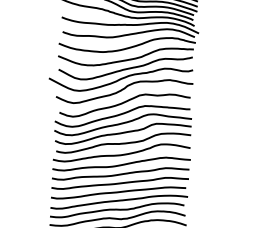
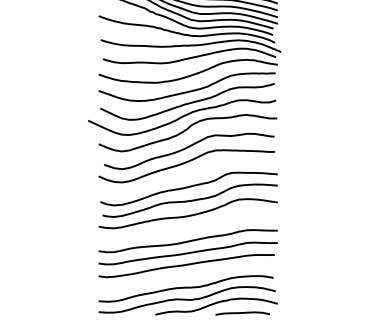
curve: (122, 124) -> (187, 175), removed
curve: (121, 164) -> (188, 228), removed
curve: (118, 201) -> (187, 276), removed

